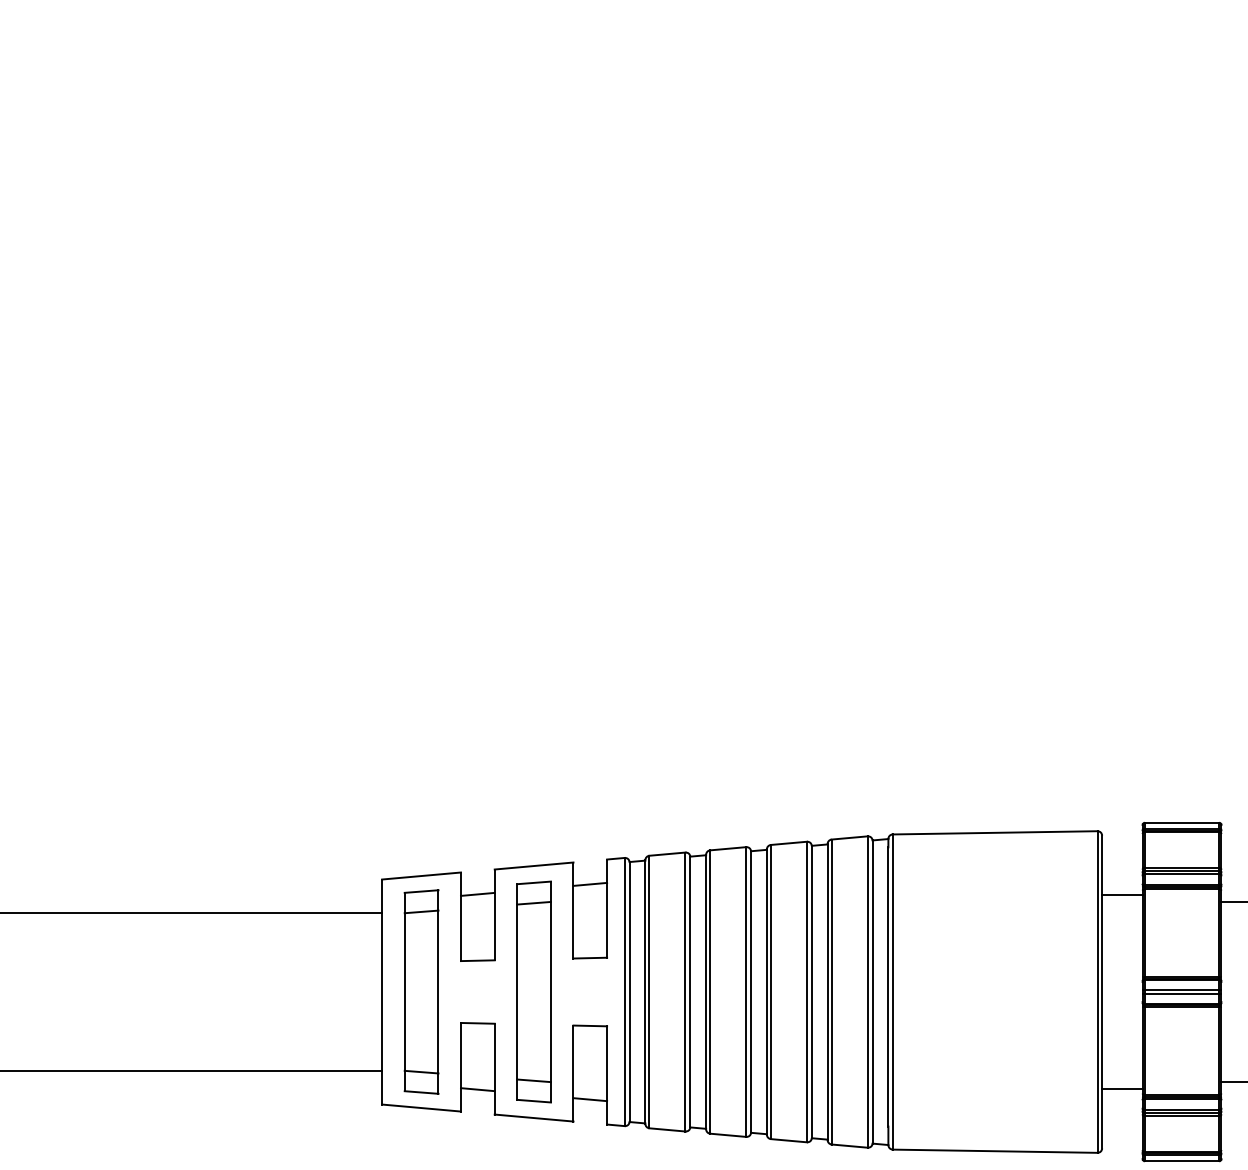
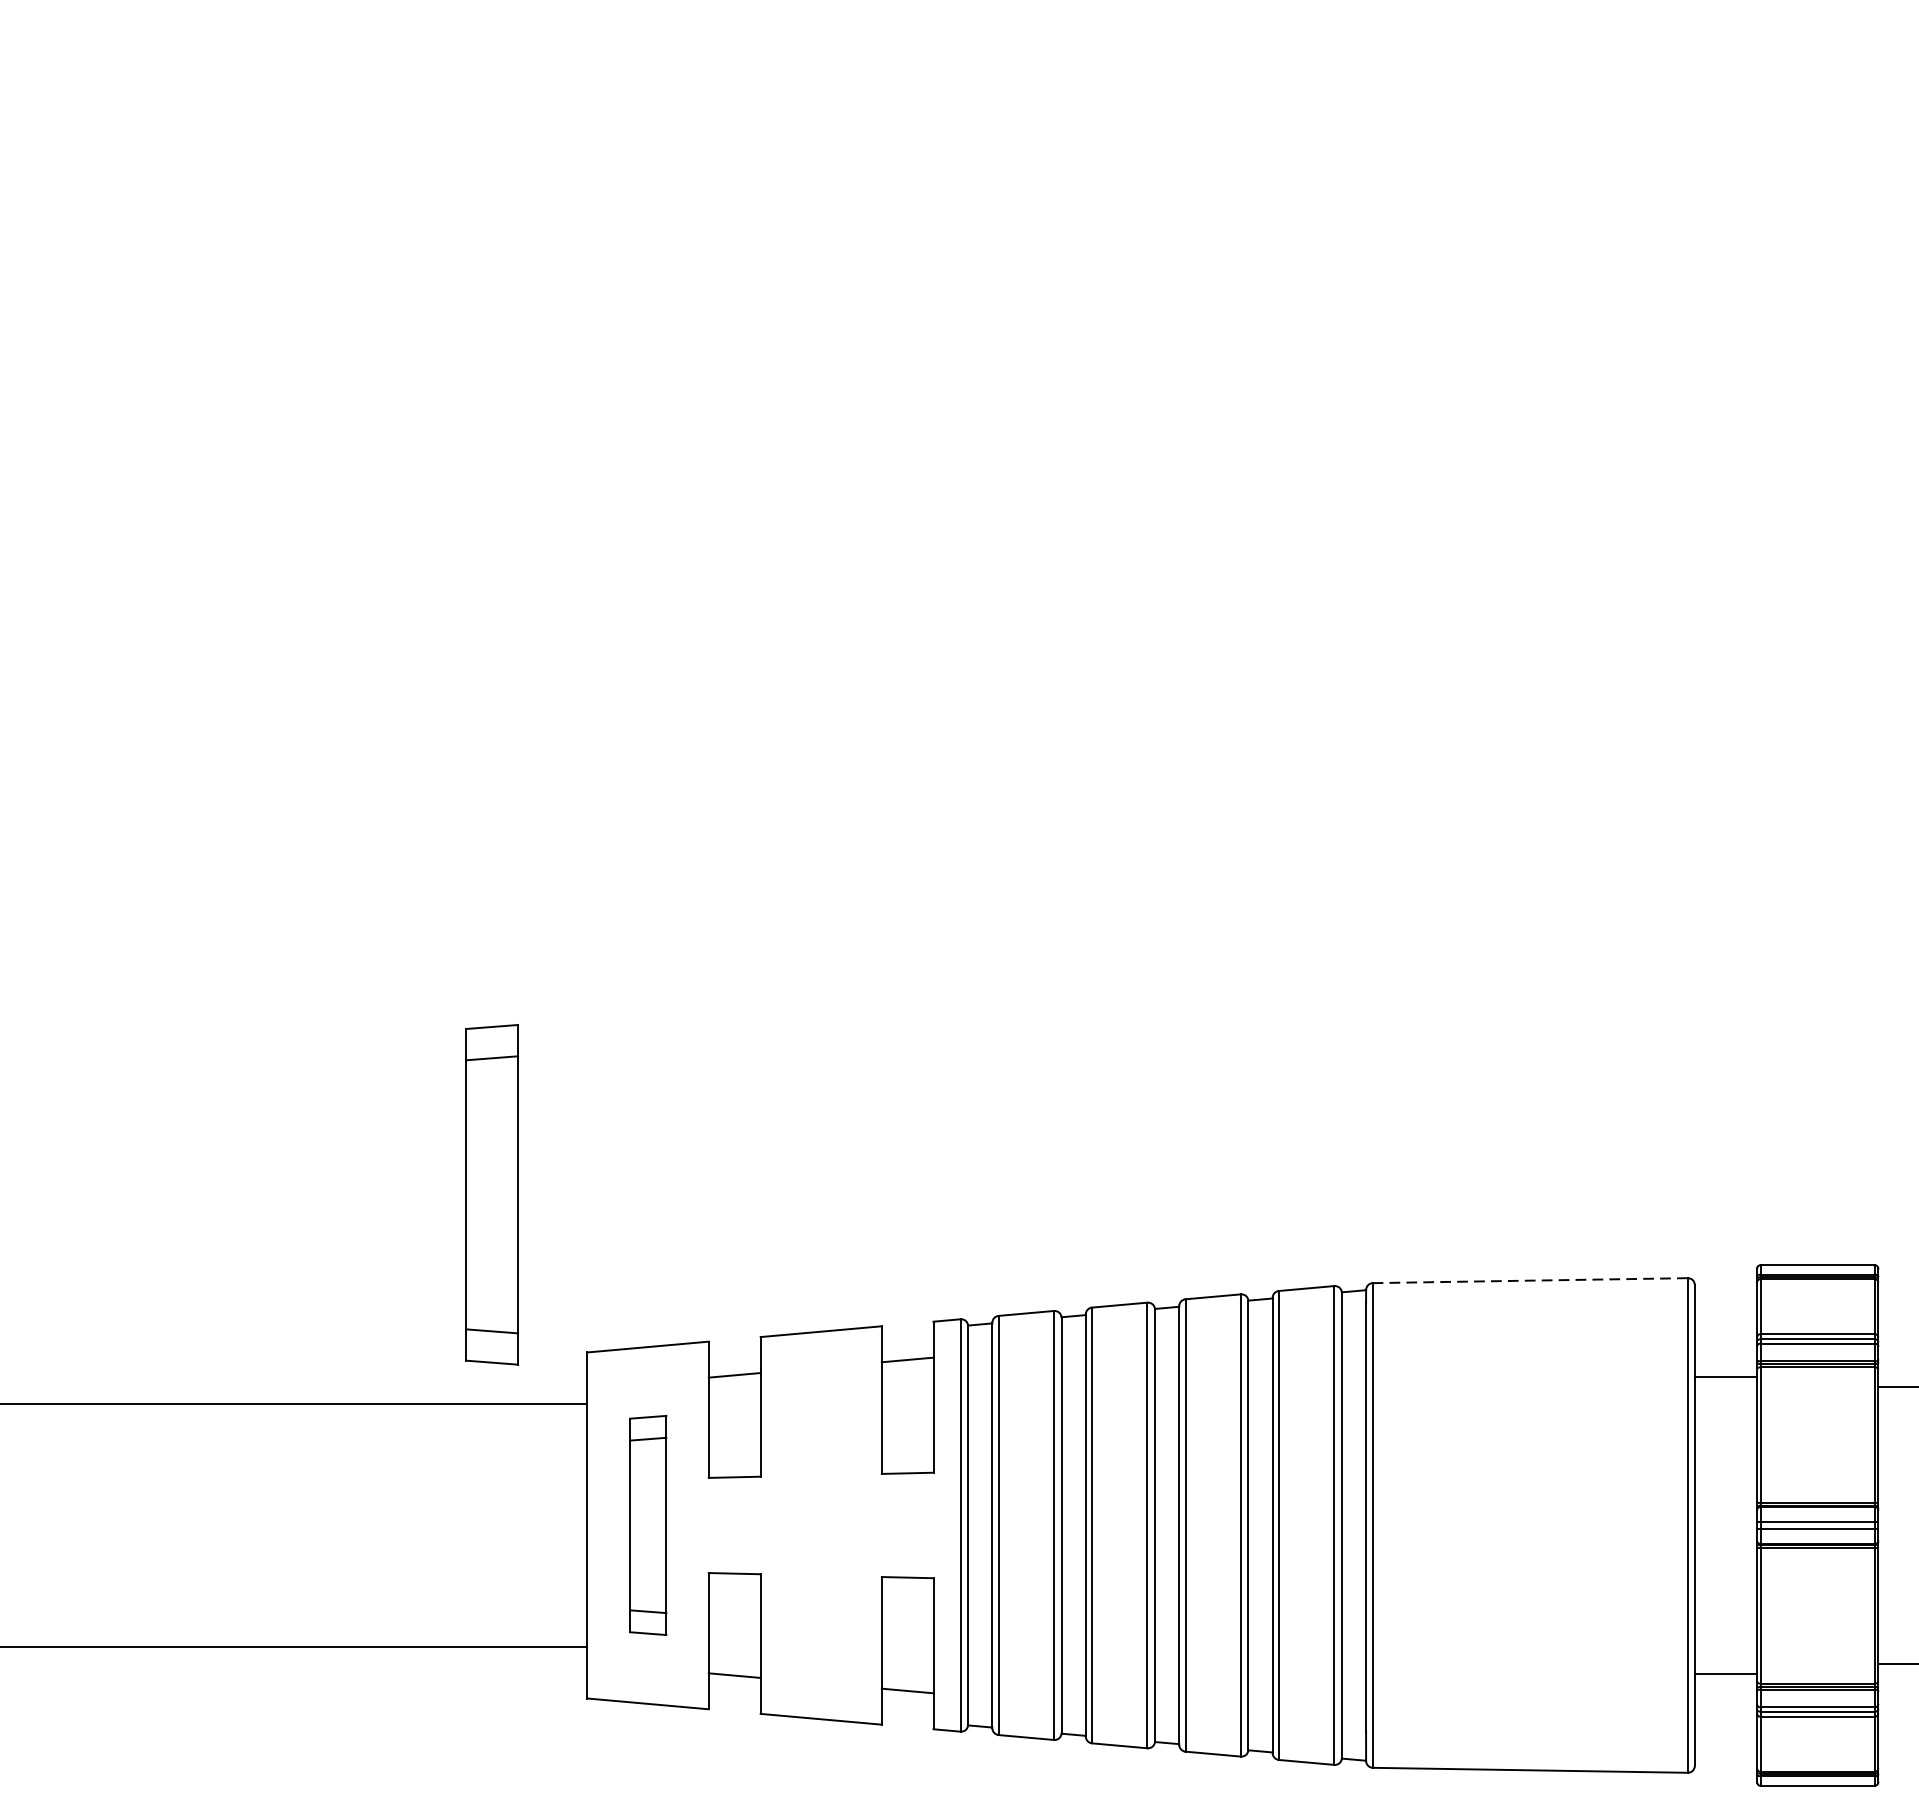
line: (994, 832) -> (1529, 1280), solid -> dashed
part: (421, 991) -> (648, 1524), size x0.7
part: (533, 991) -> (491, 1194), moved

